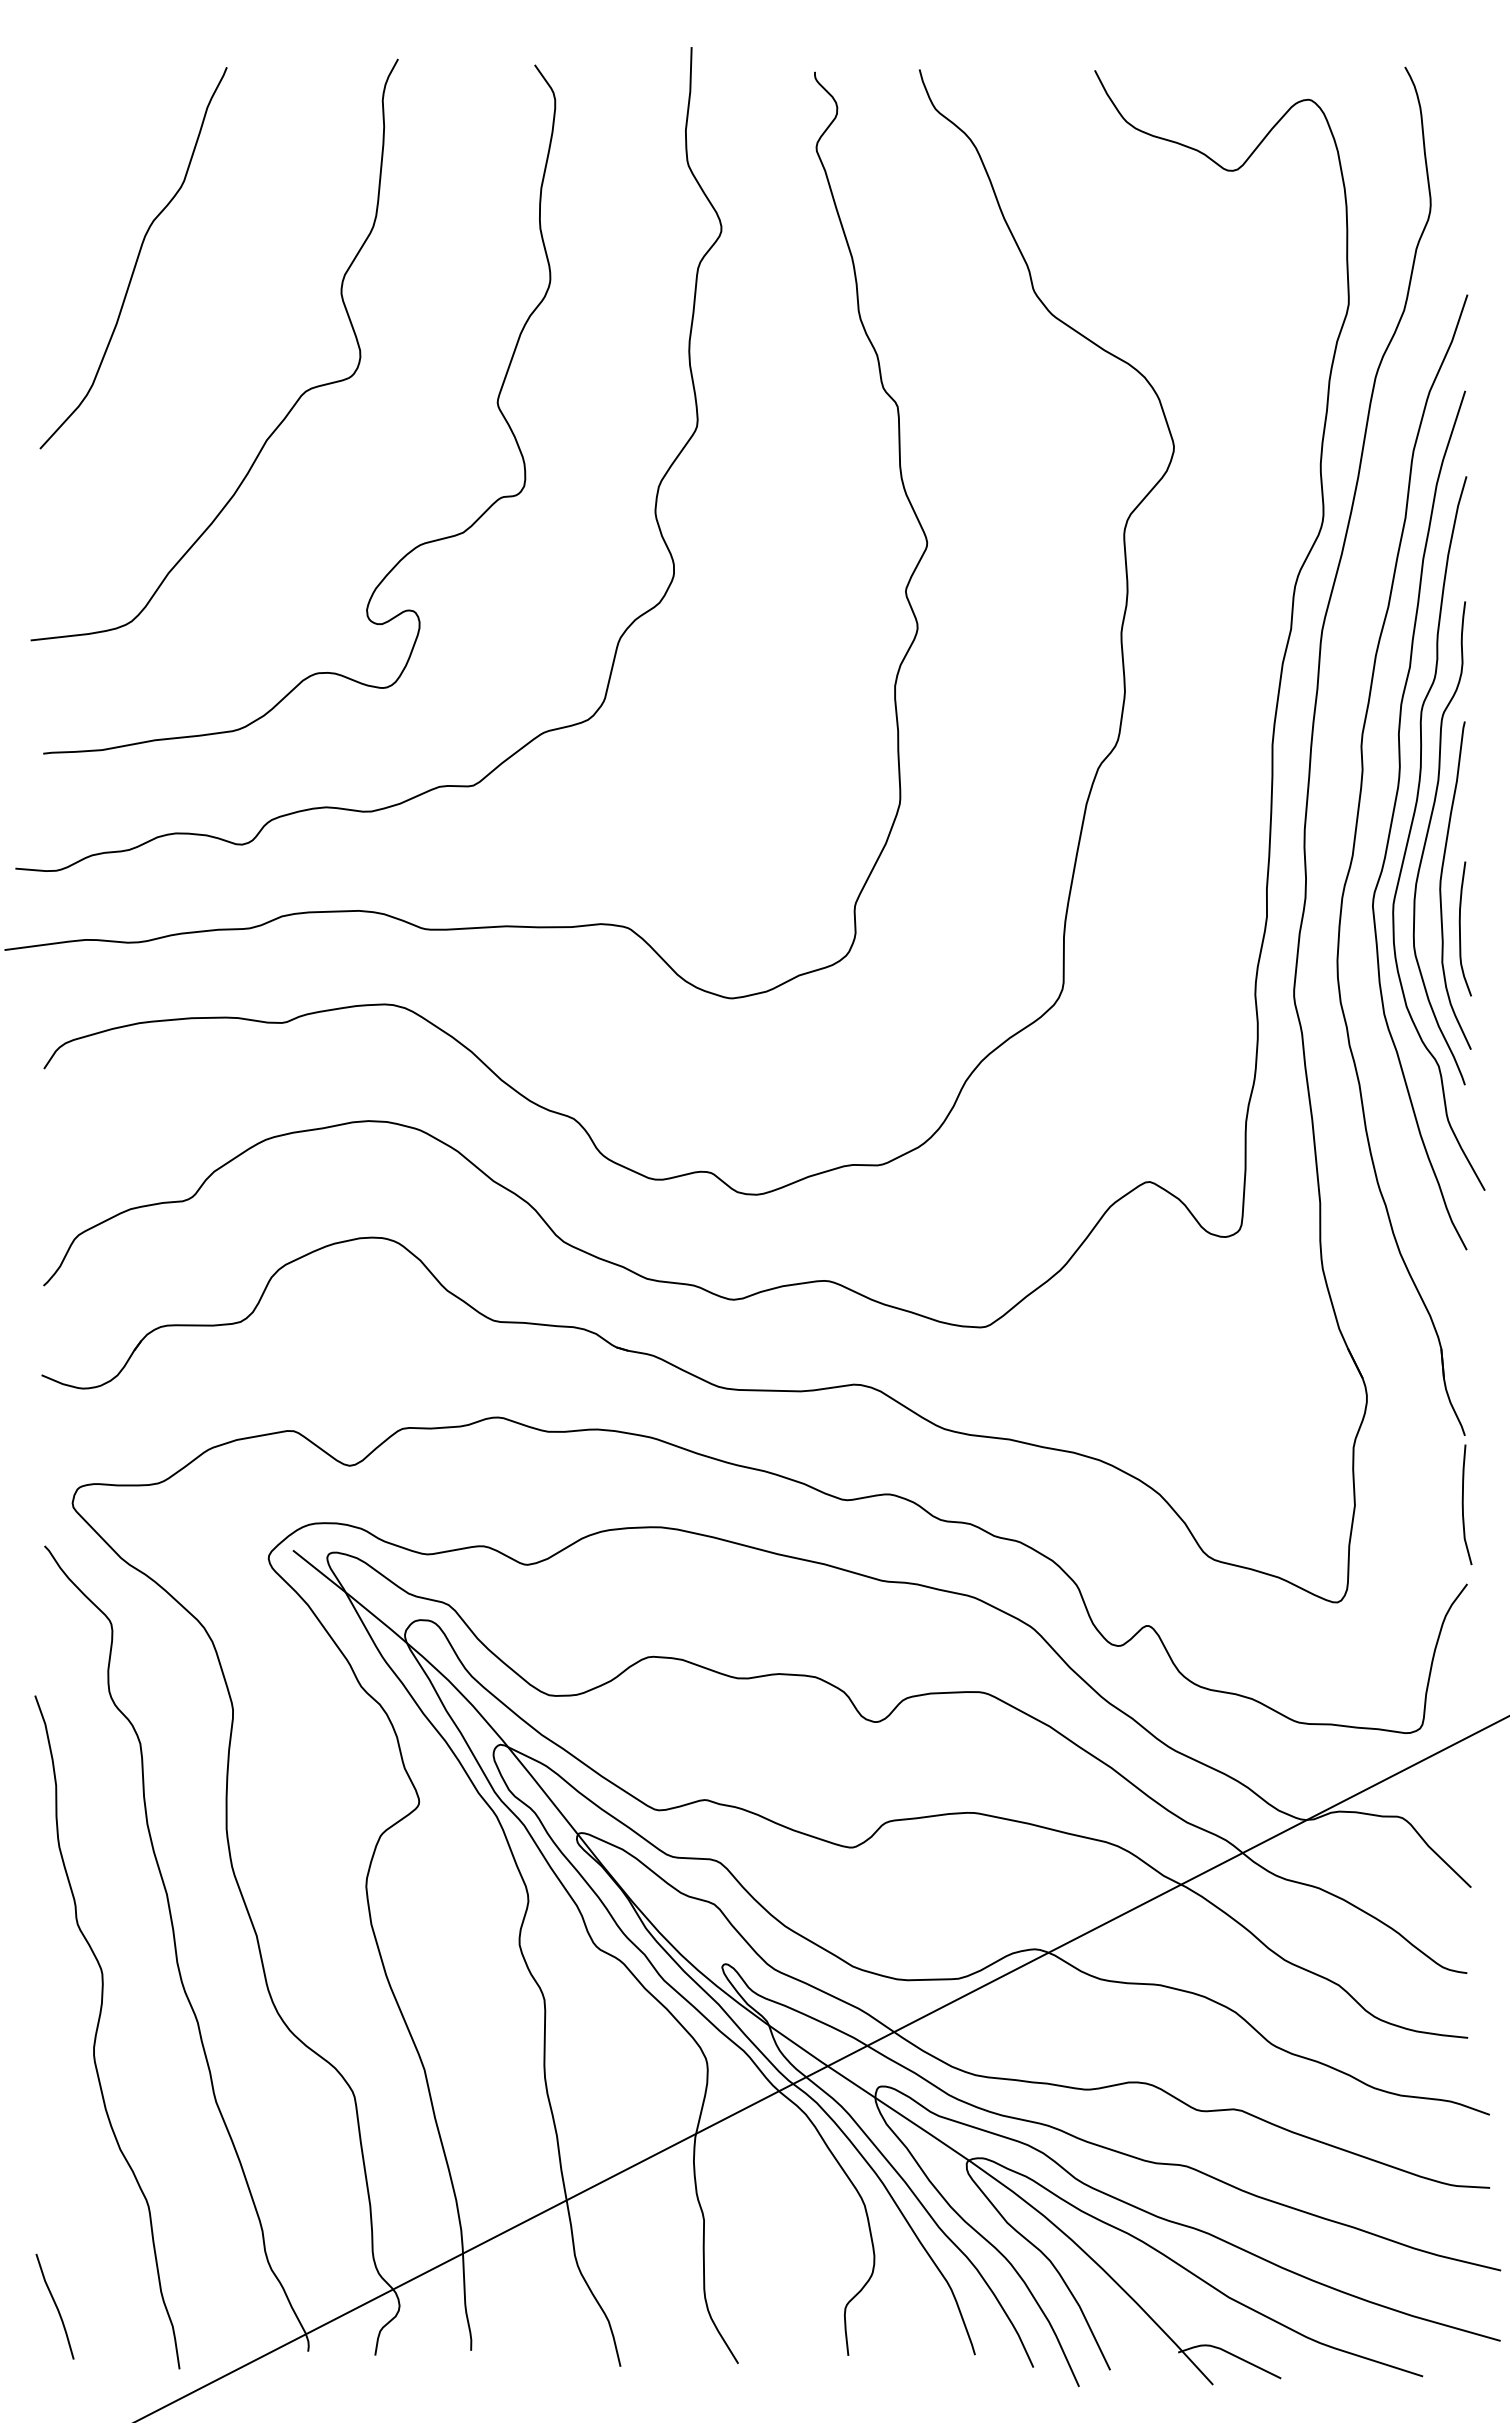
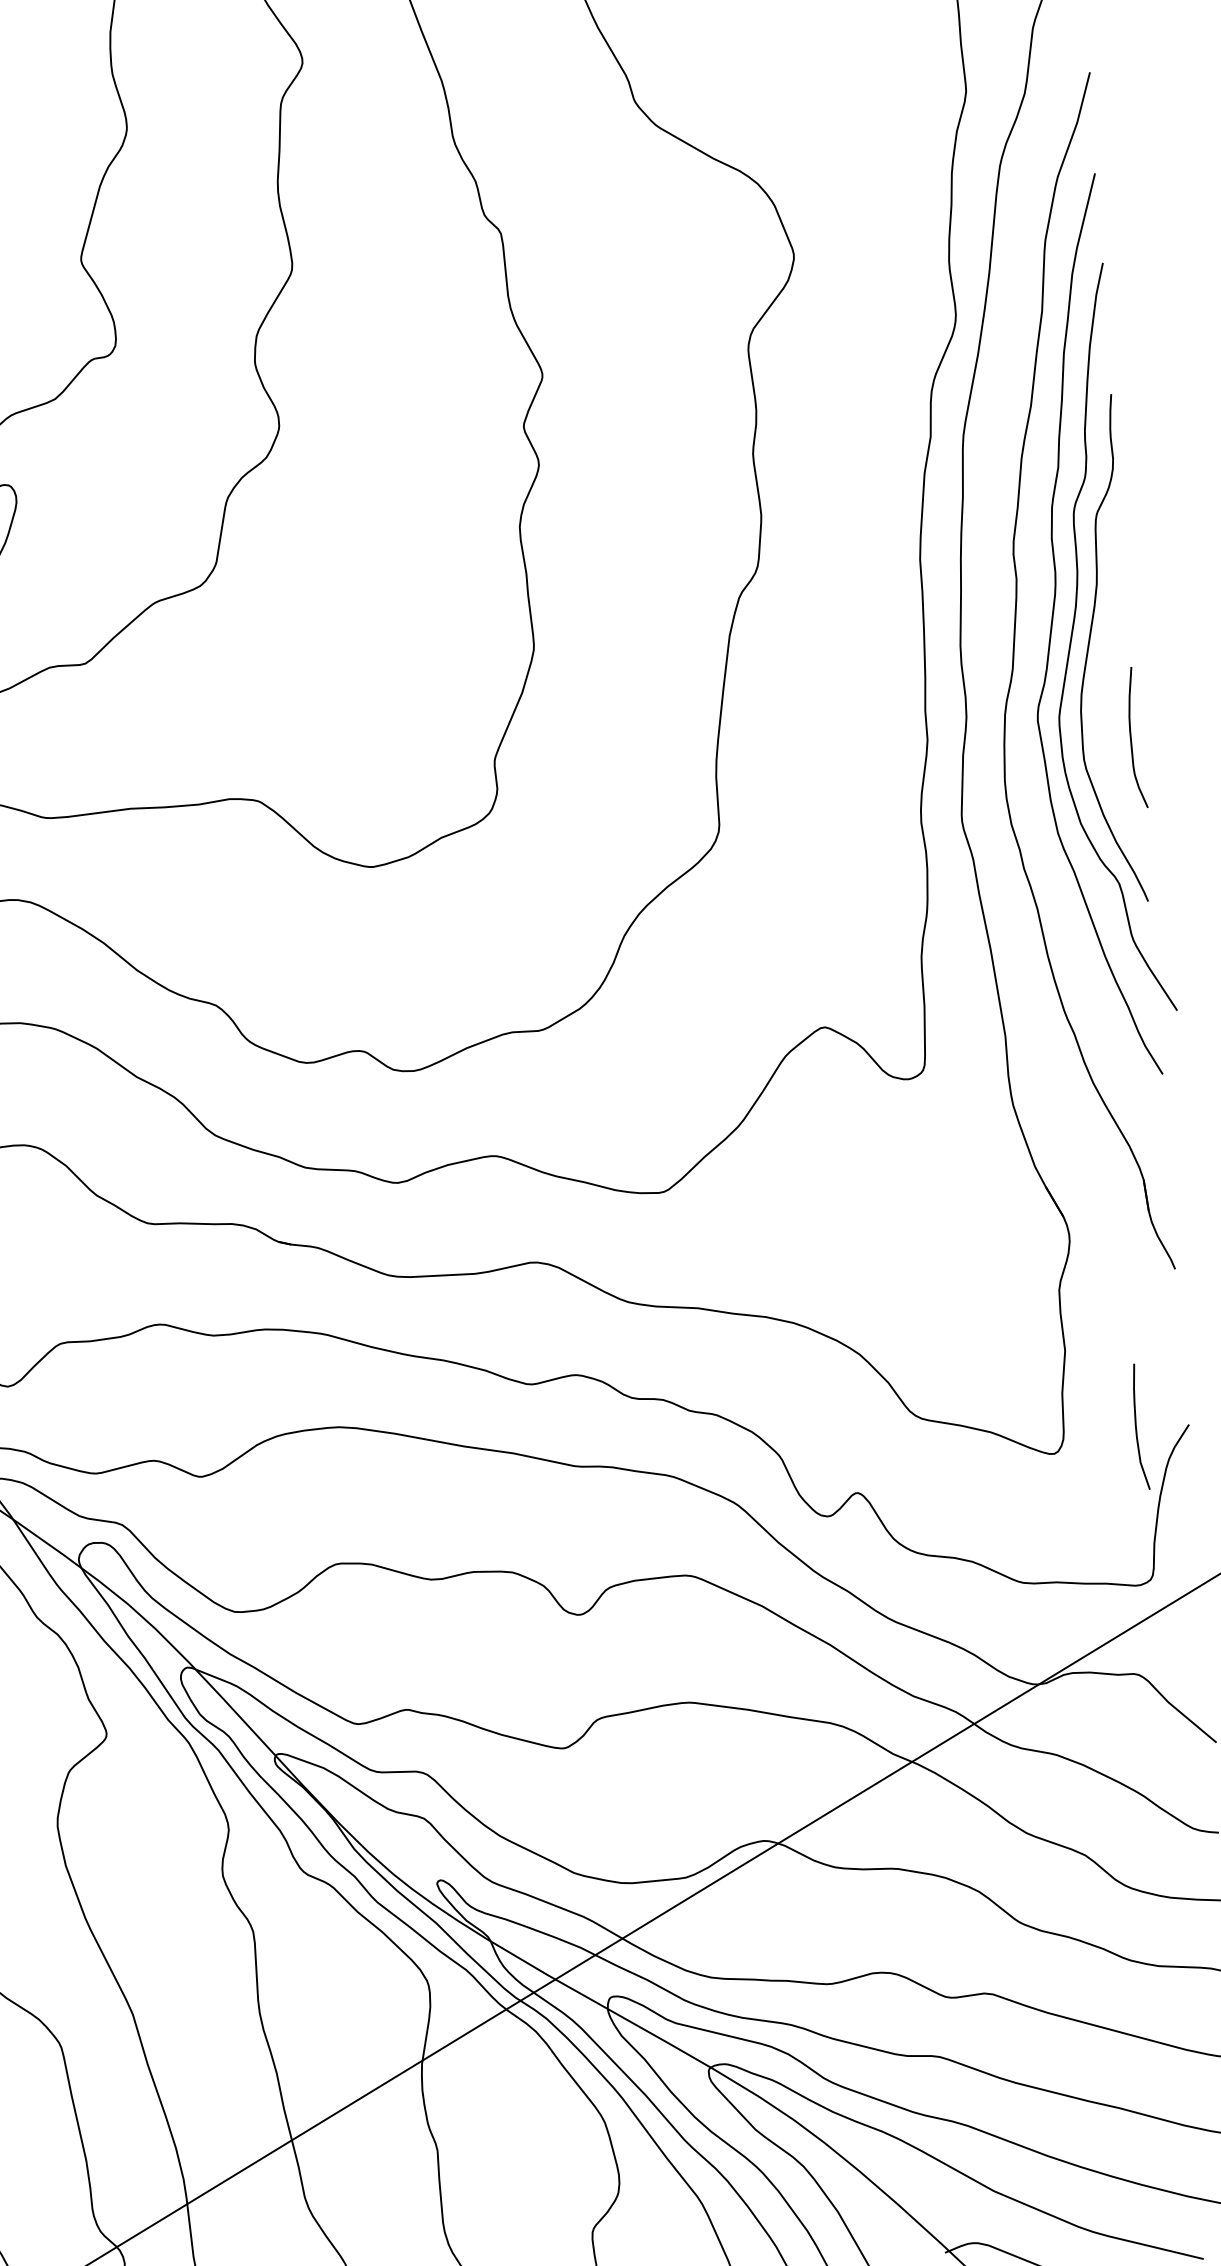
curve: (1441, 885) -> (1108, 693), removed
curve: (1463, 1504) -> (1136, 1426), moved

